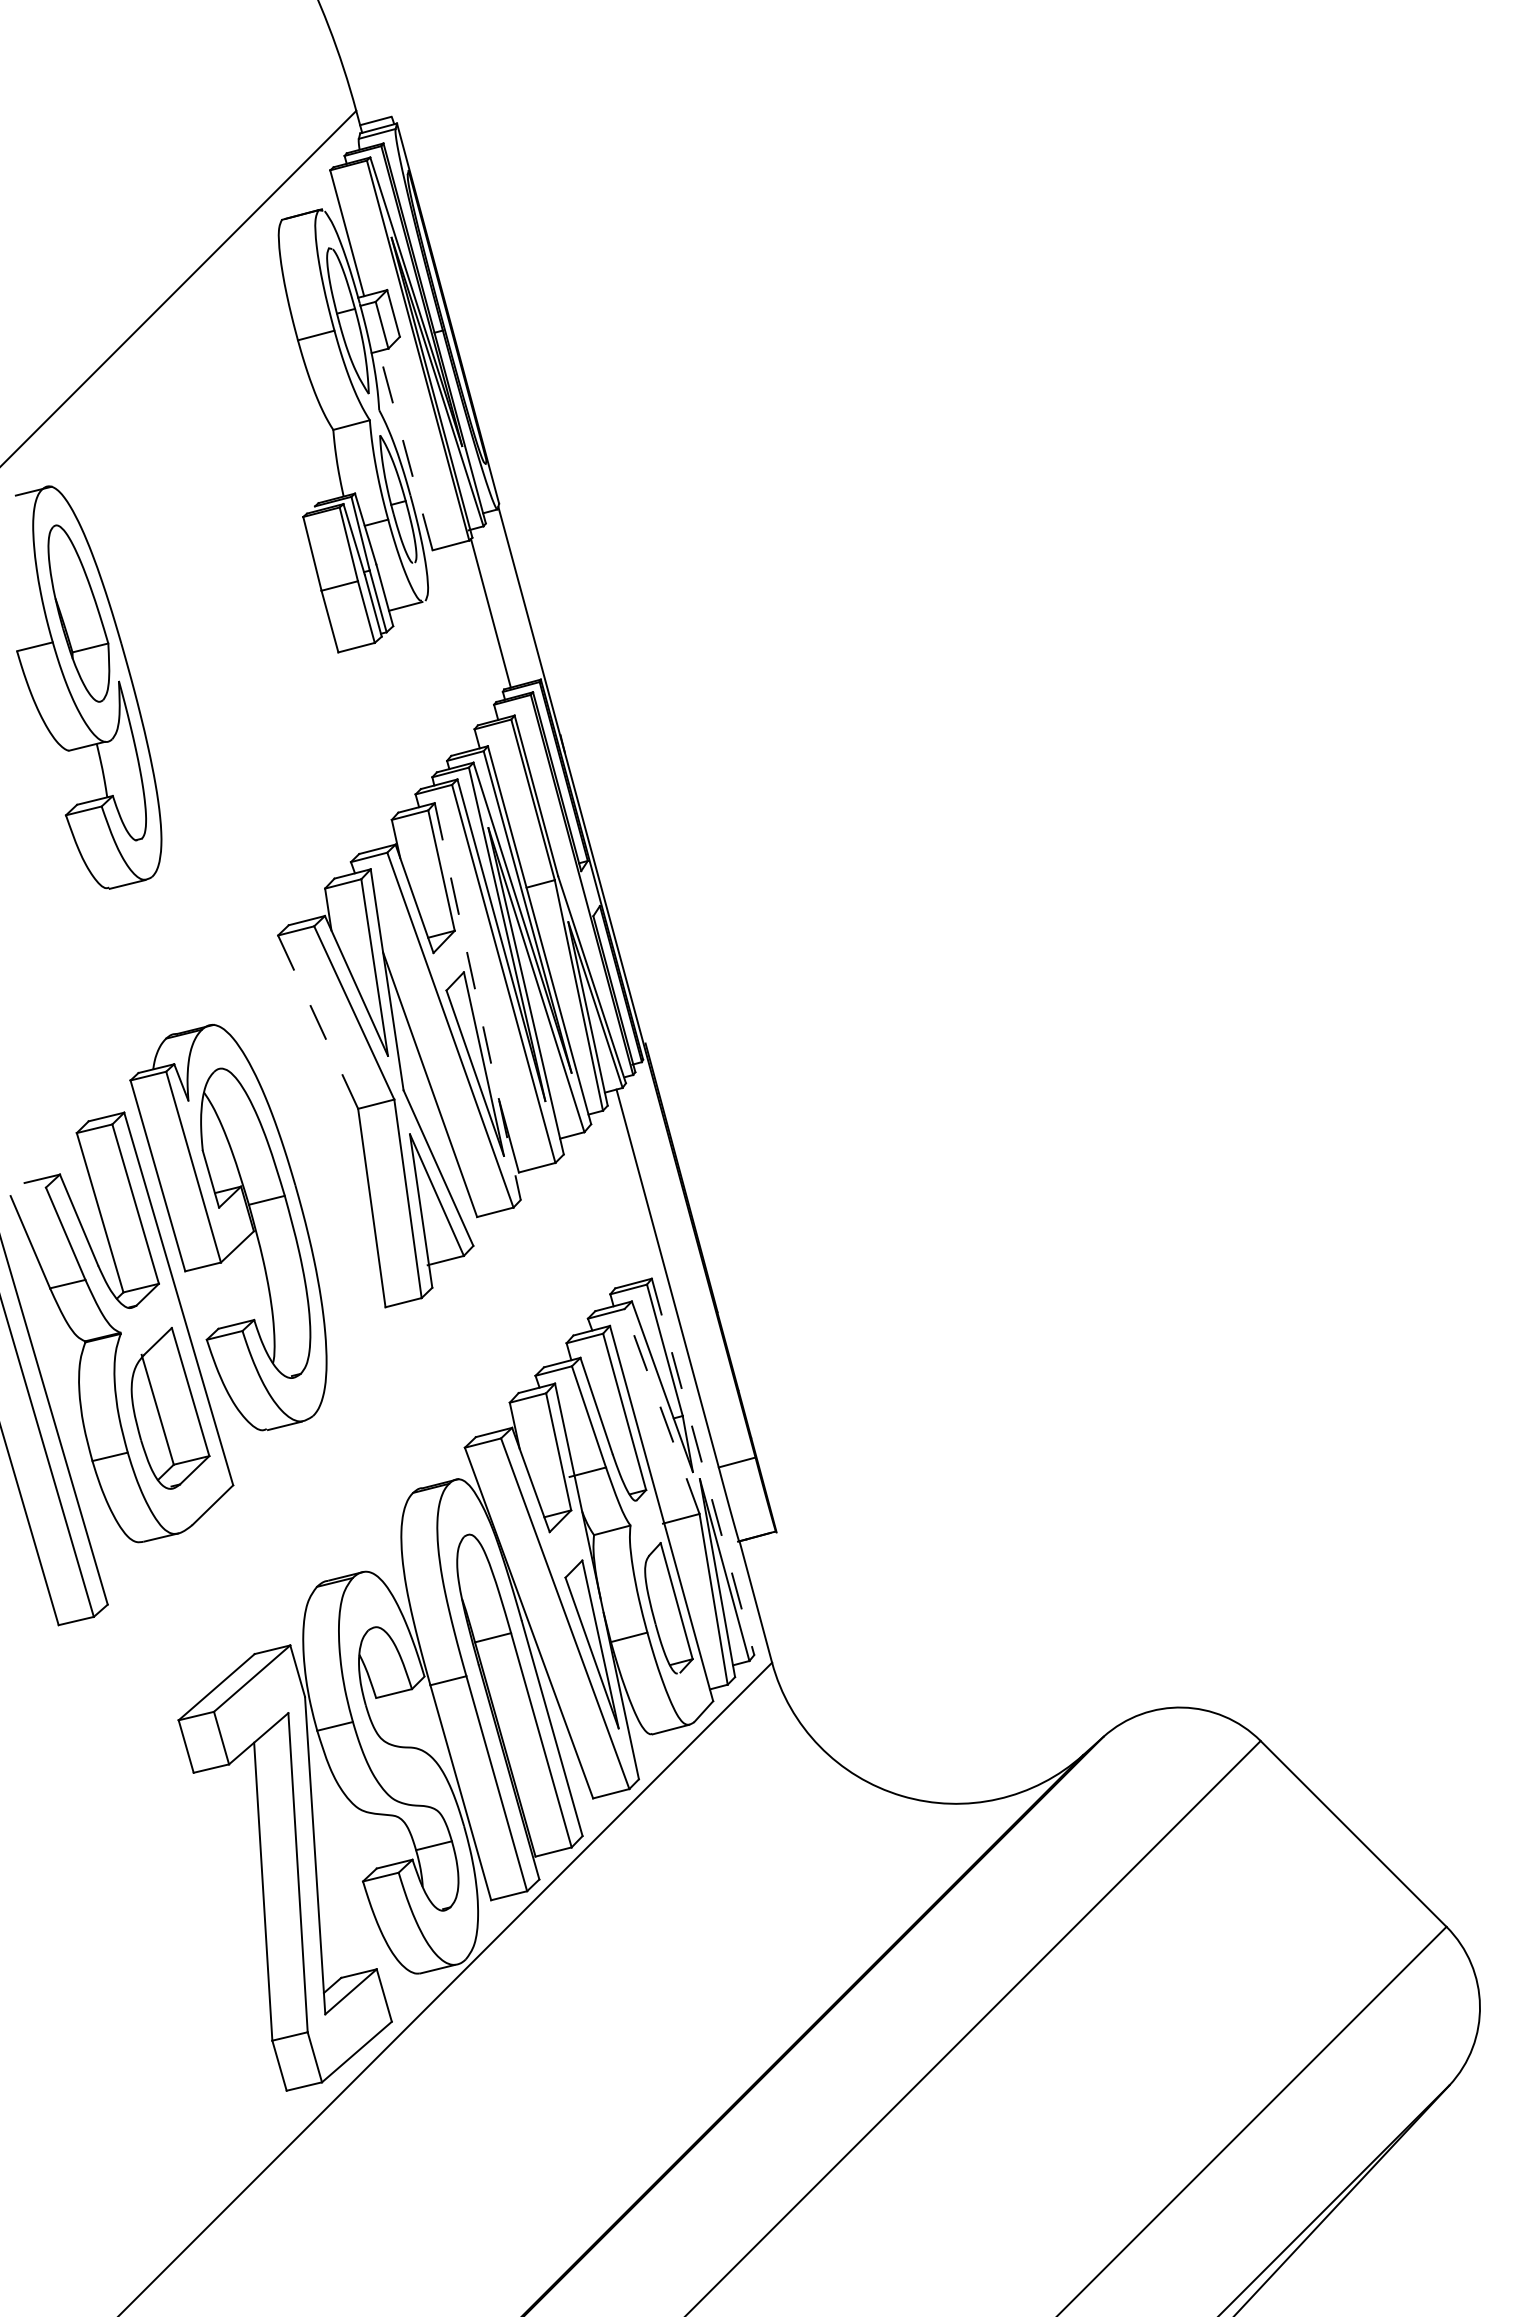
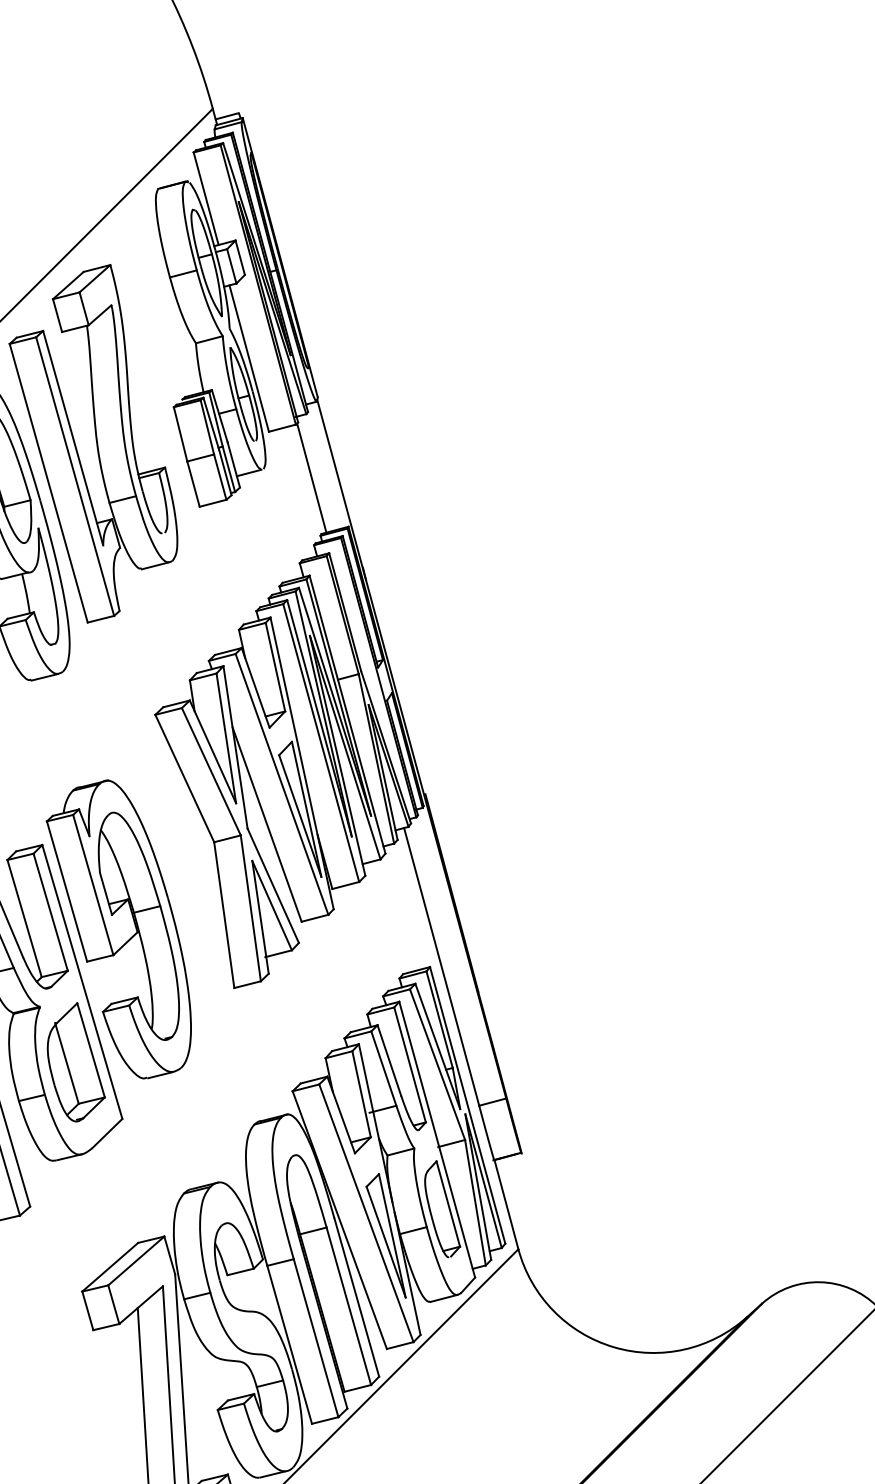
line: (405, 450) -> (249, 358), dashed -> solid
part: (193, 566) -> (93, 443), added
line: (477, 1002) -> (301, 764), dashed -> solid
line: (317, 1021) -> (184, 778), dashed -> solid
line: (661, 1411) -> (437, 1064), dashed -> solid
line: (703, 1467) -> (468, 1105), dashed -> solid

